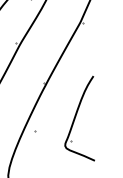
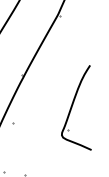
part: (79, 118) -> (76, 107), moved

